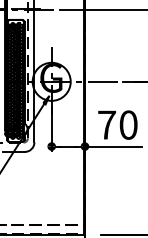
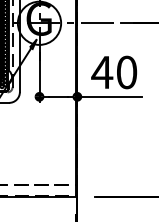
text: (106, 124) -> (101, 71), 70 -> 40

